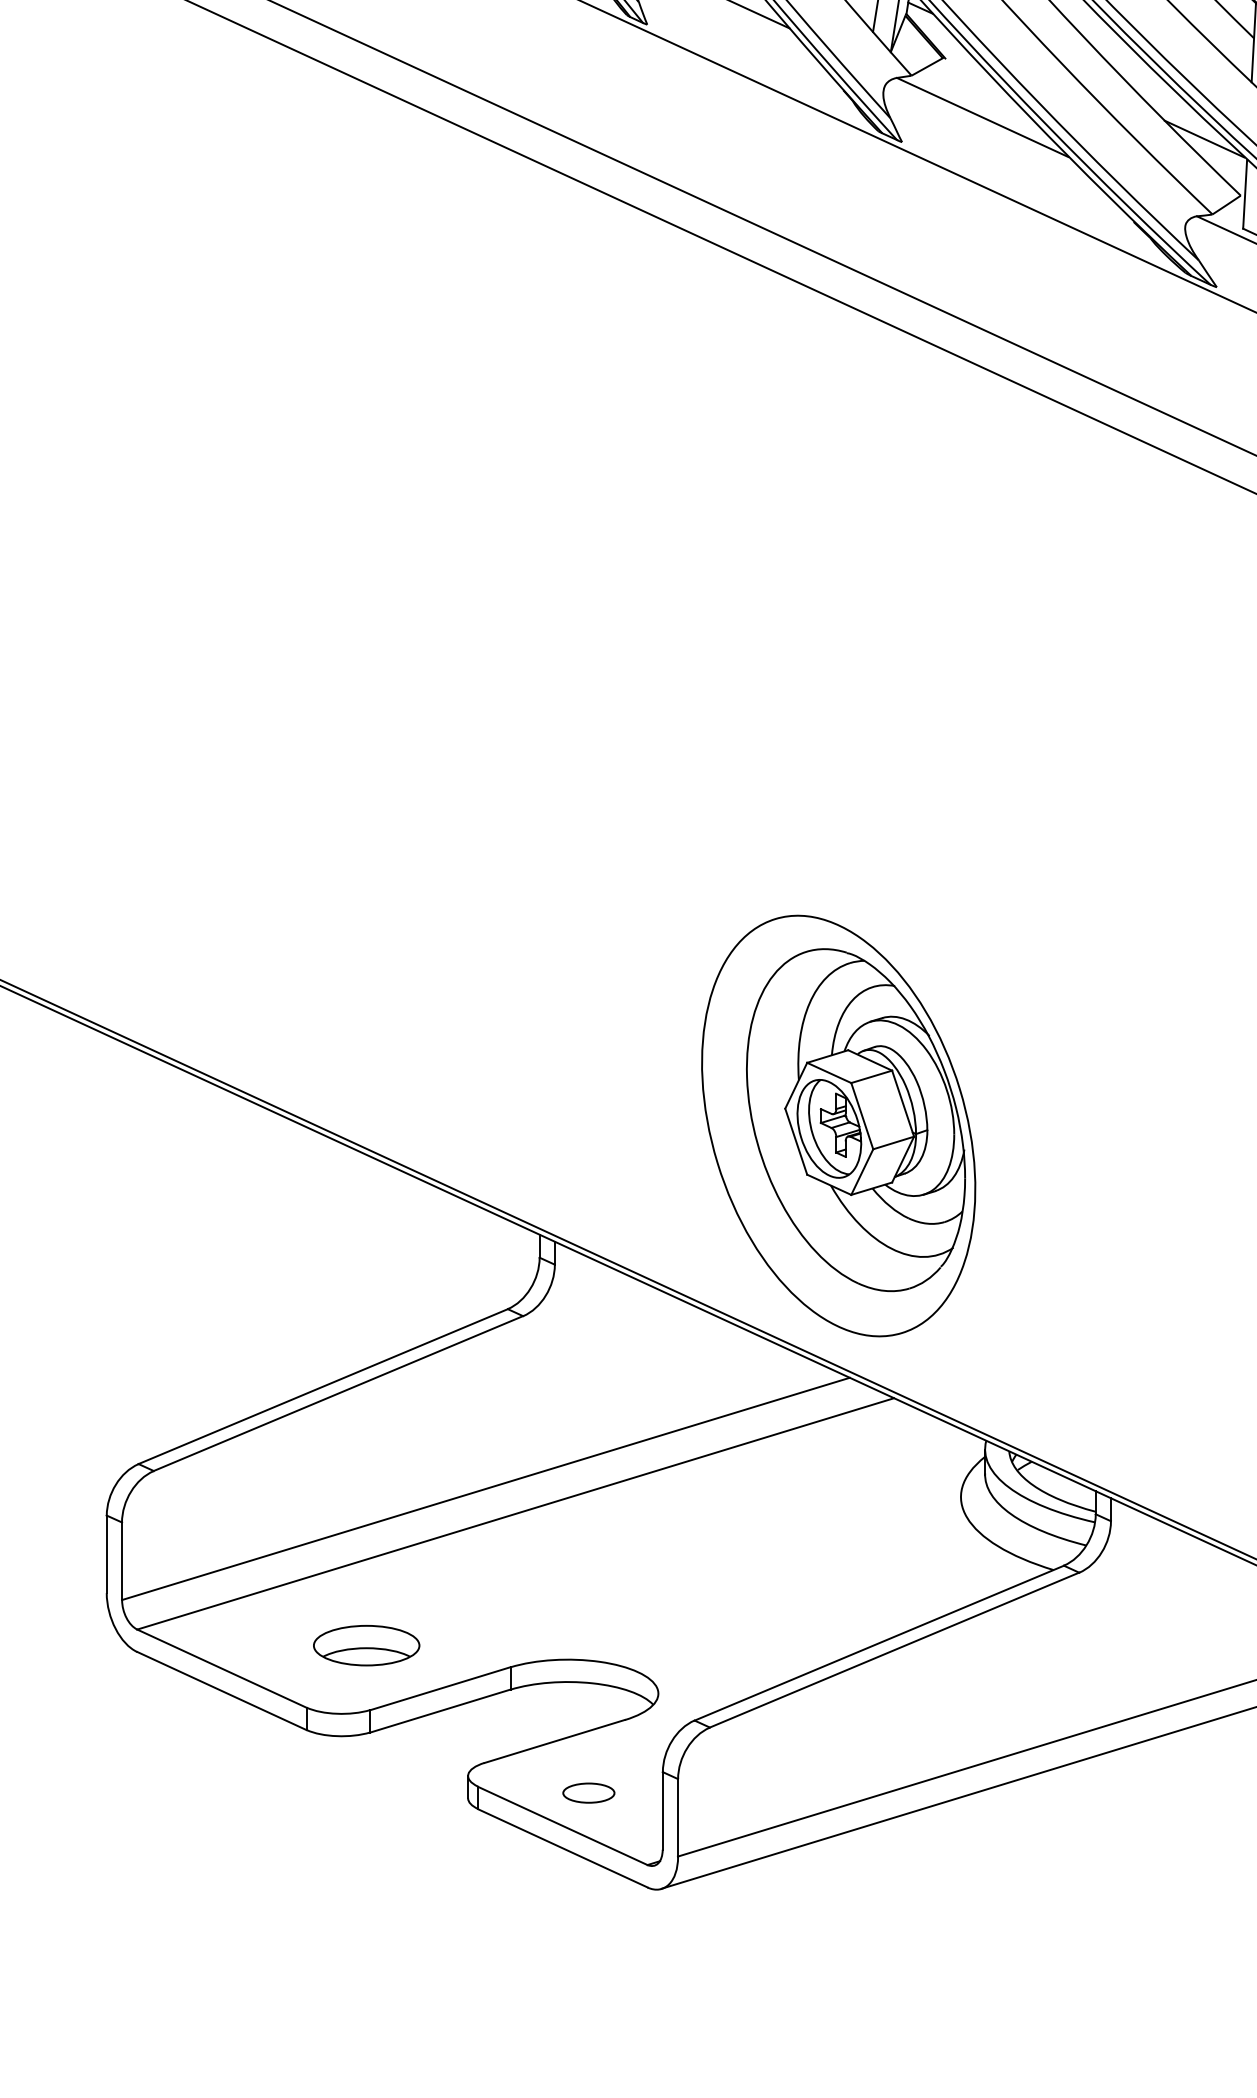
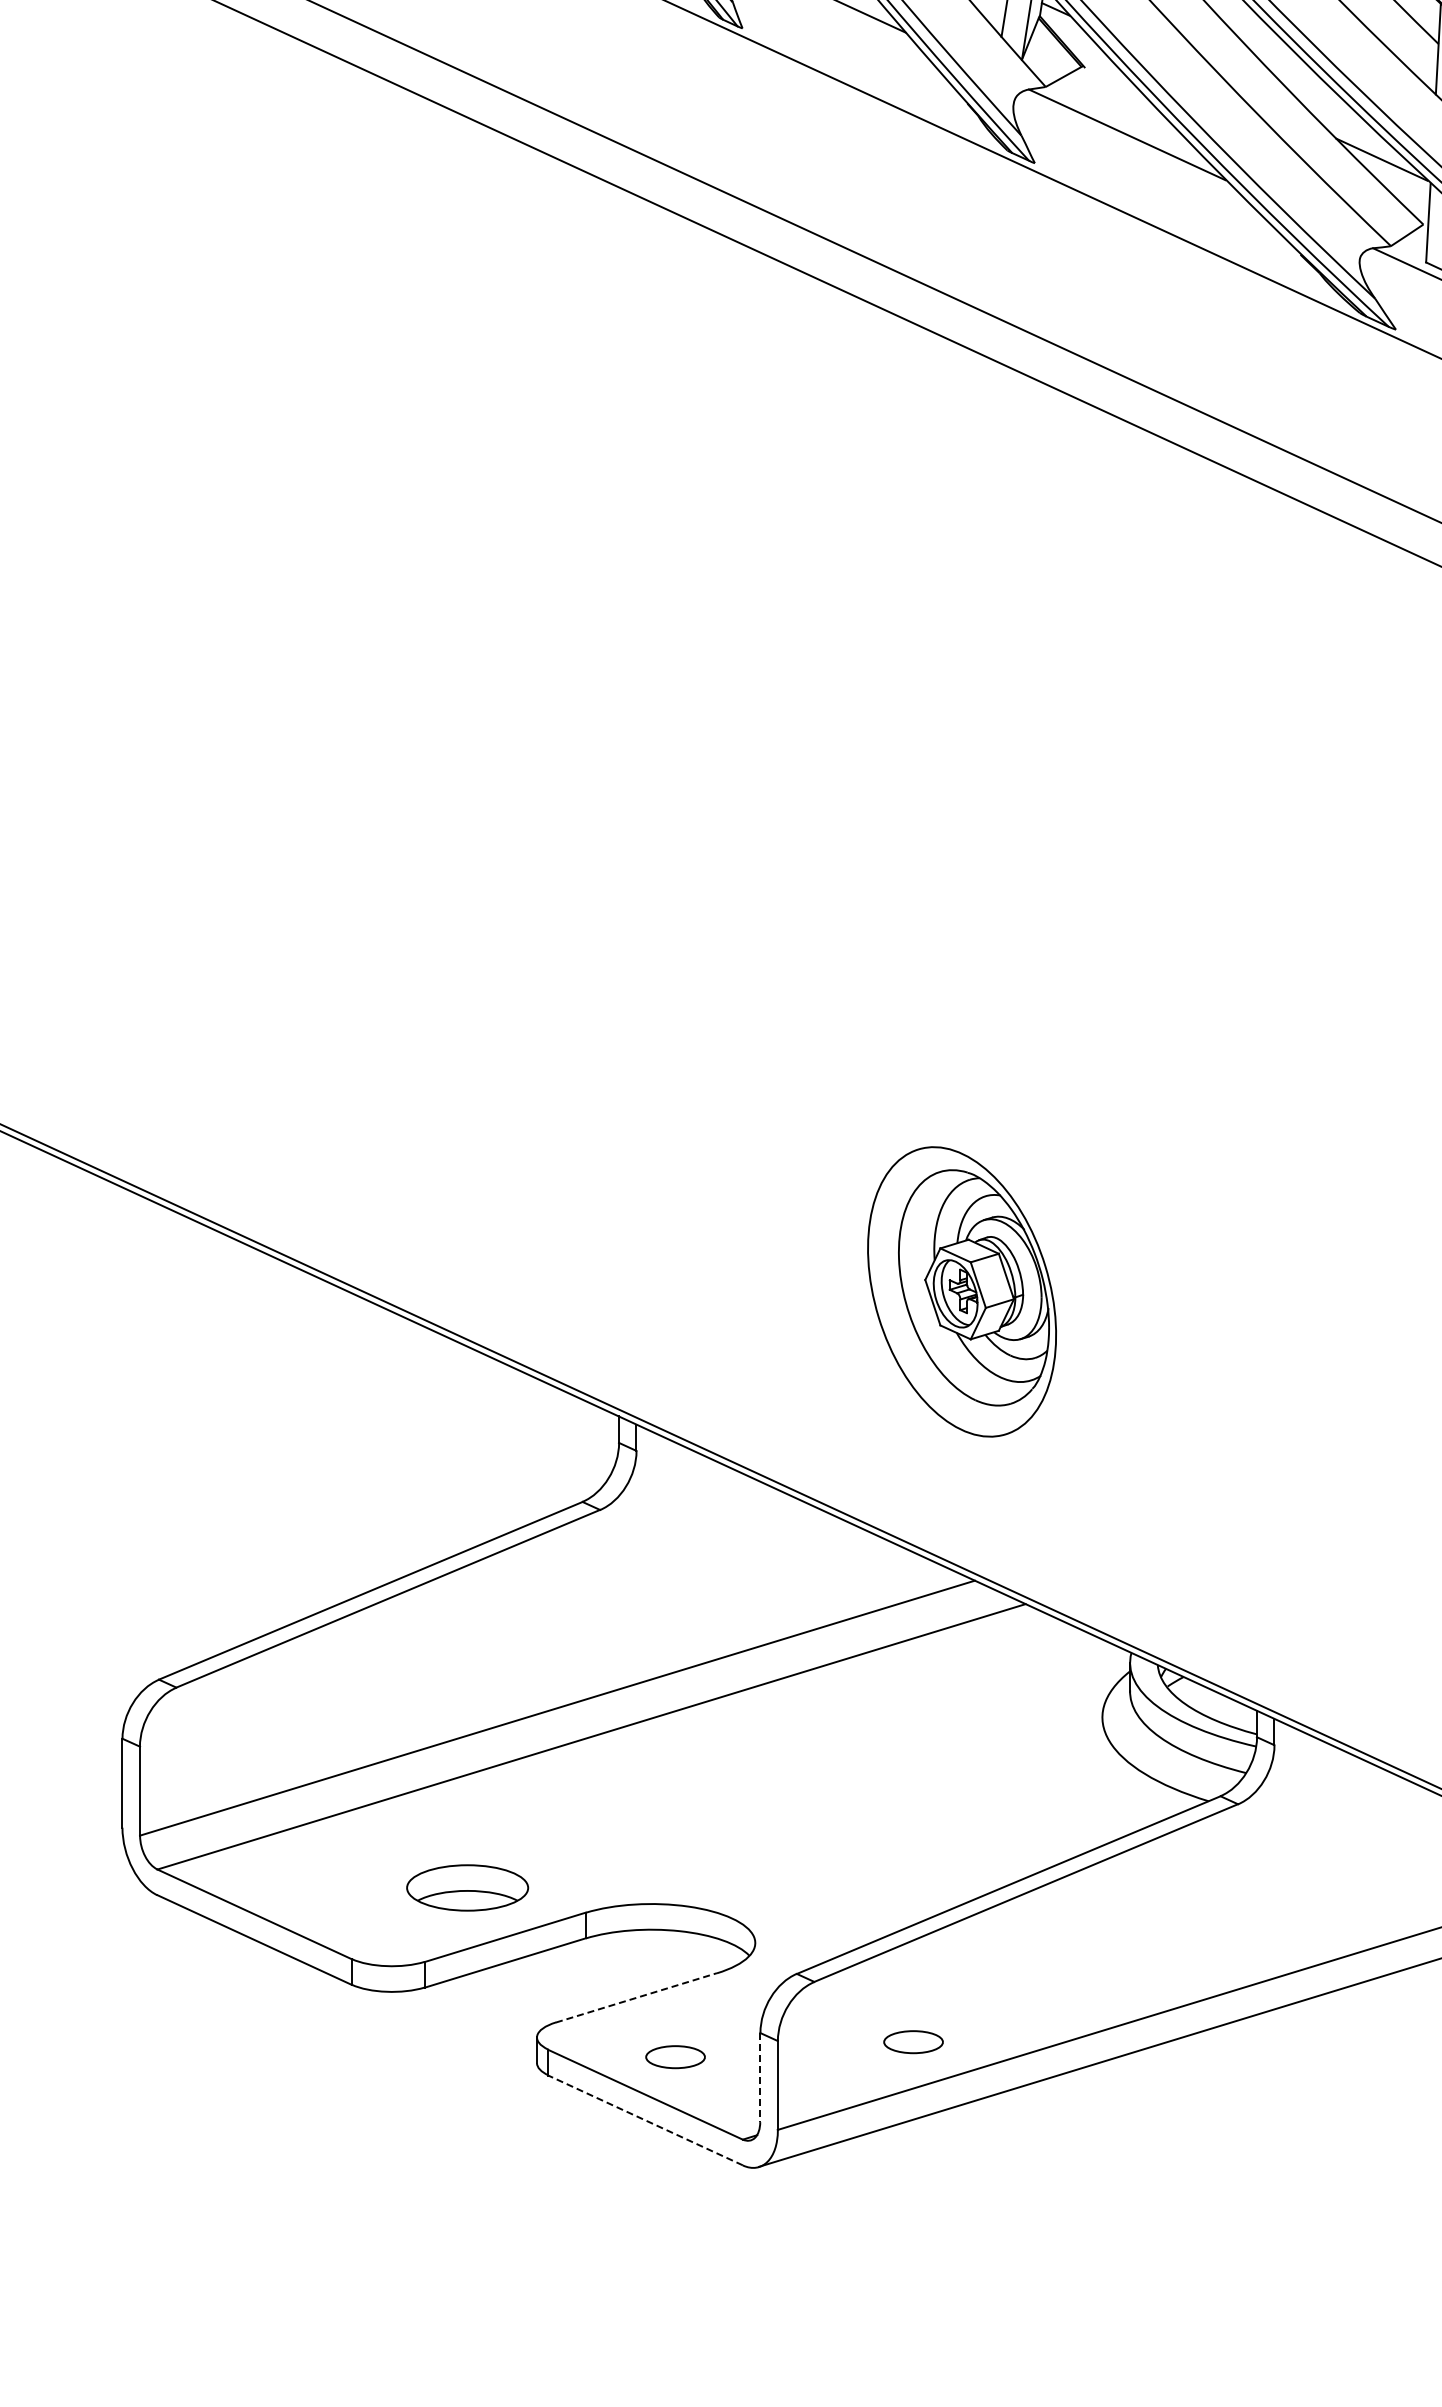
part: (838, 1125) -> (961, 1291), size x0.6
part: (366, 1645) -> (467, 1887), moved
line: (554, 1741) -> (636, 1997), solid -> dashed
part: (796, 1780) -> (913, 2042), added
line: (662, 1810) -> (760, 2077), solid -> dashed
line: (562, 1848) -> (645, 2120), solid -> dashed

